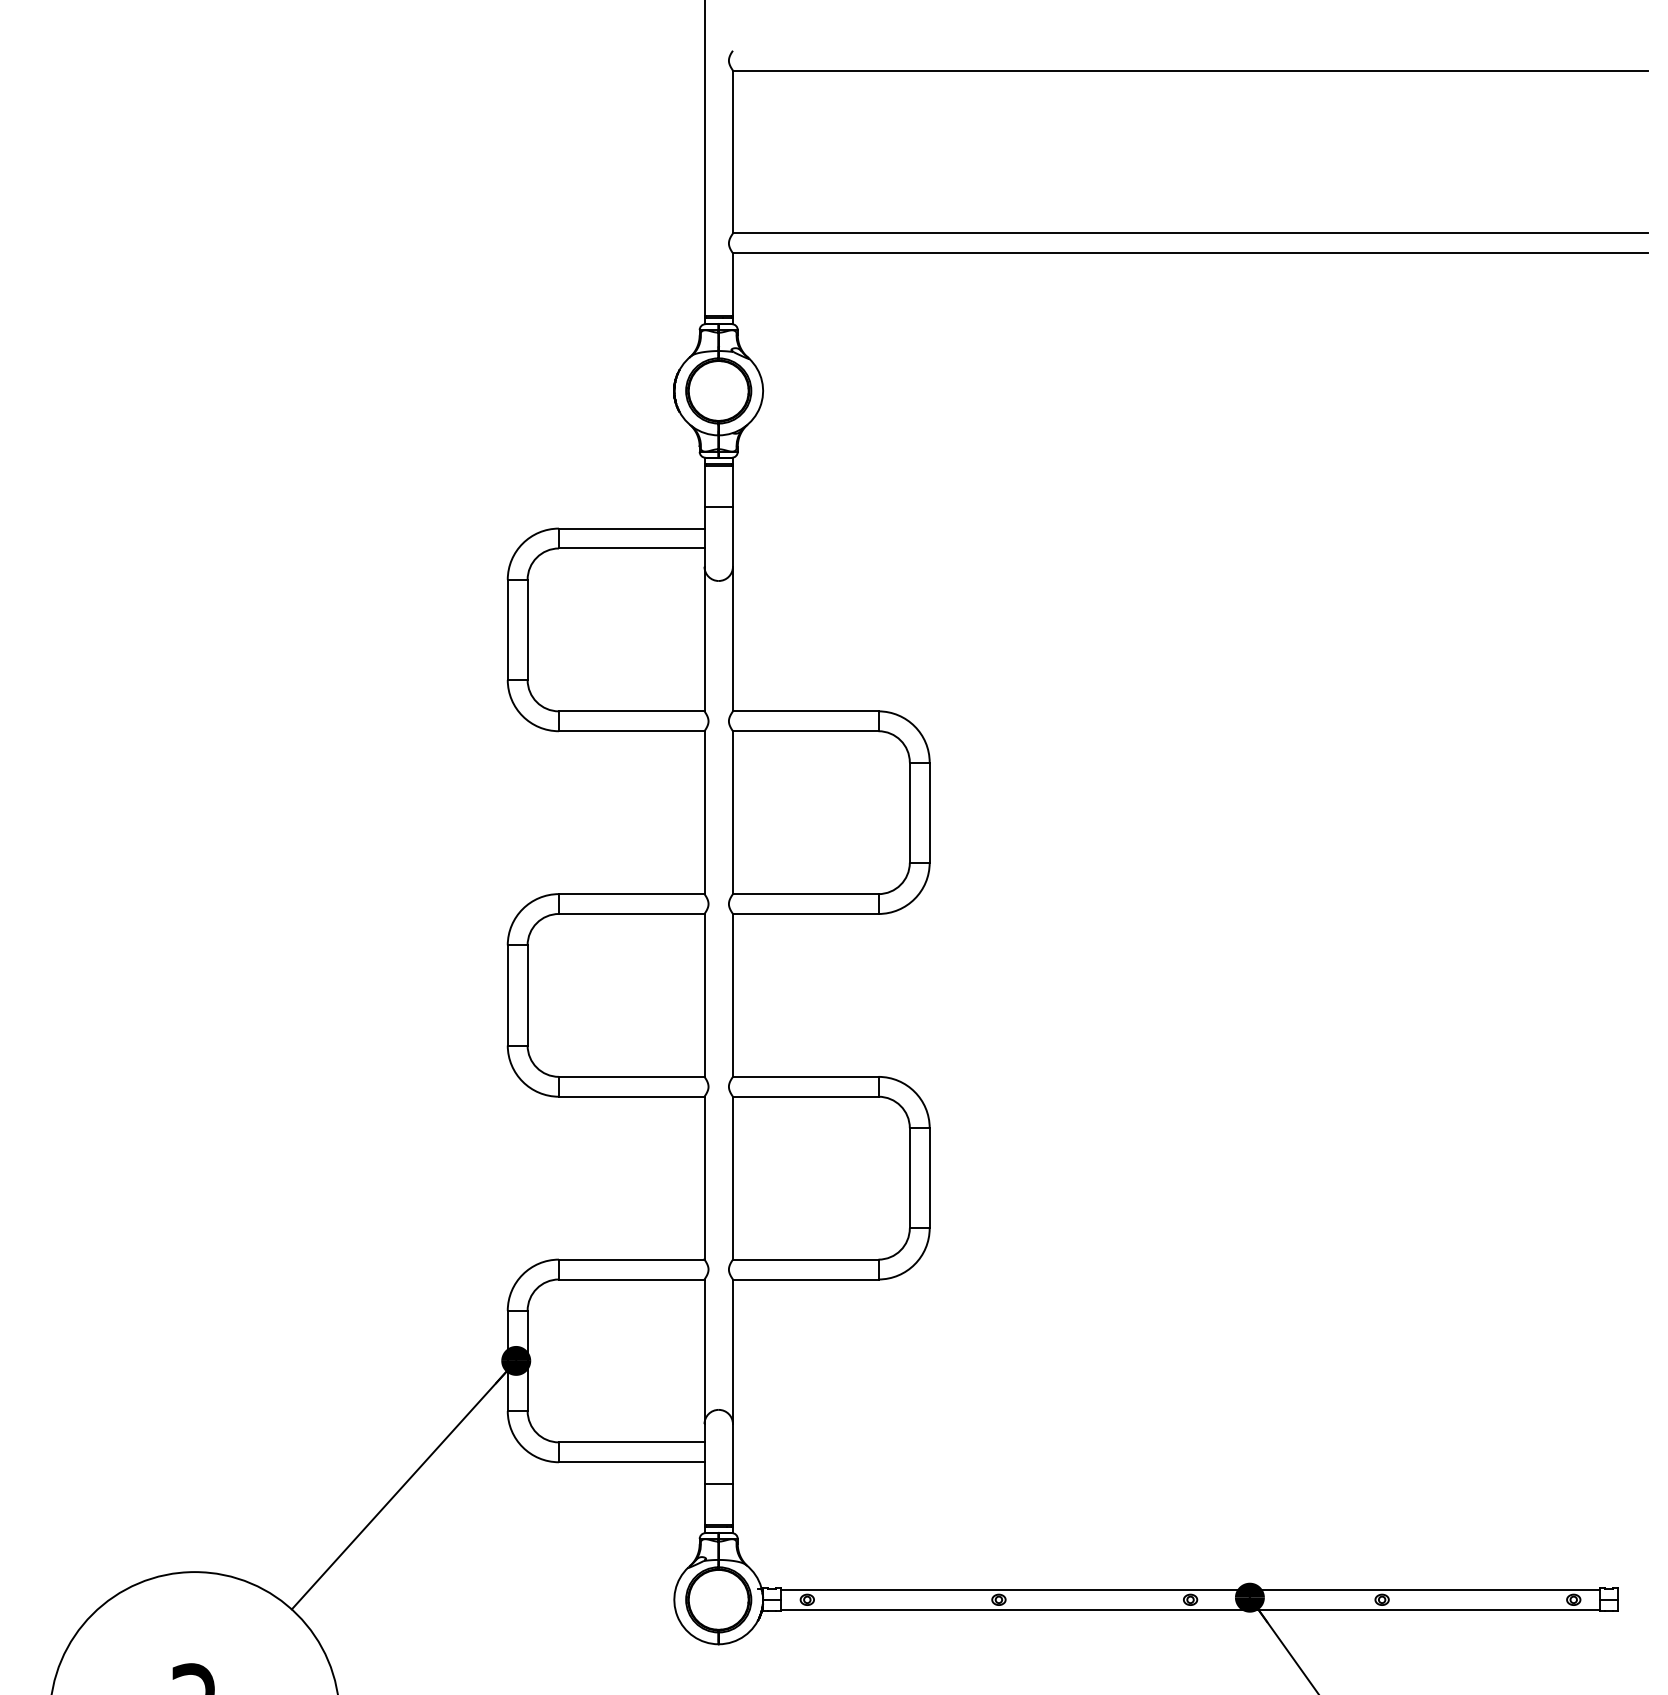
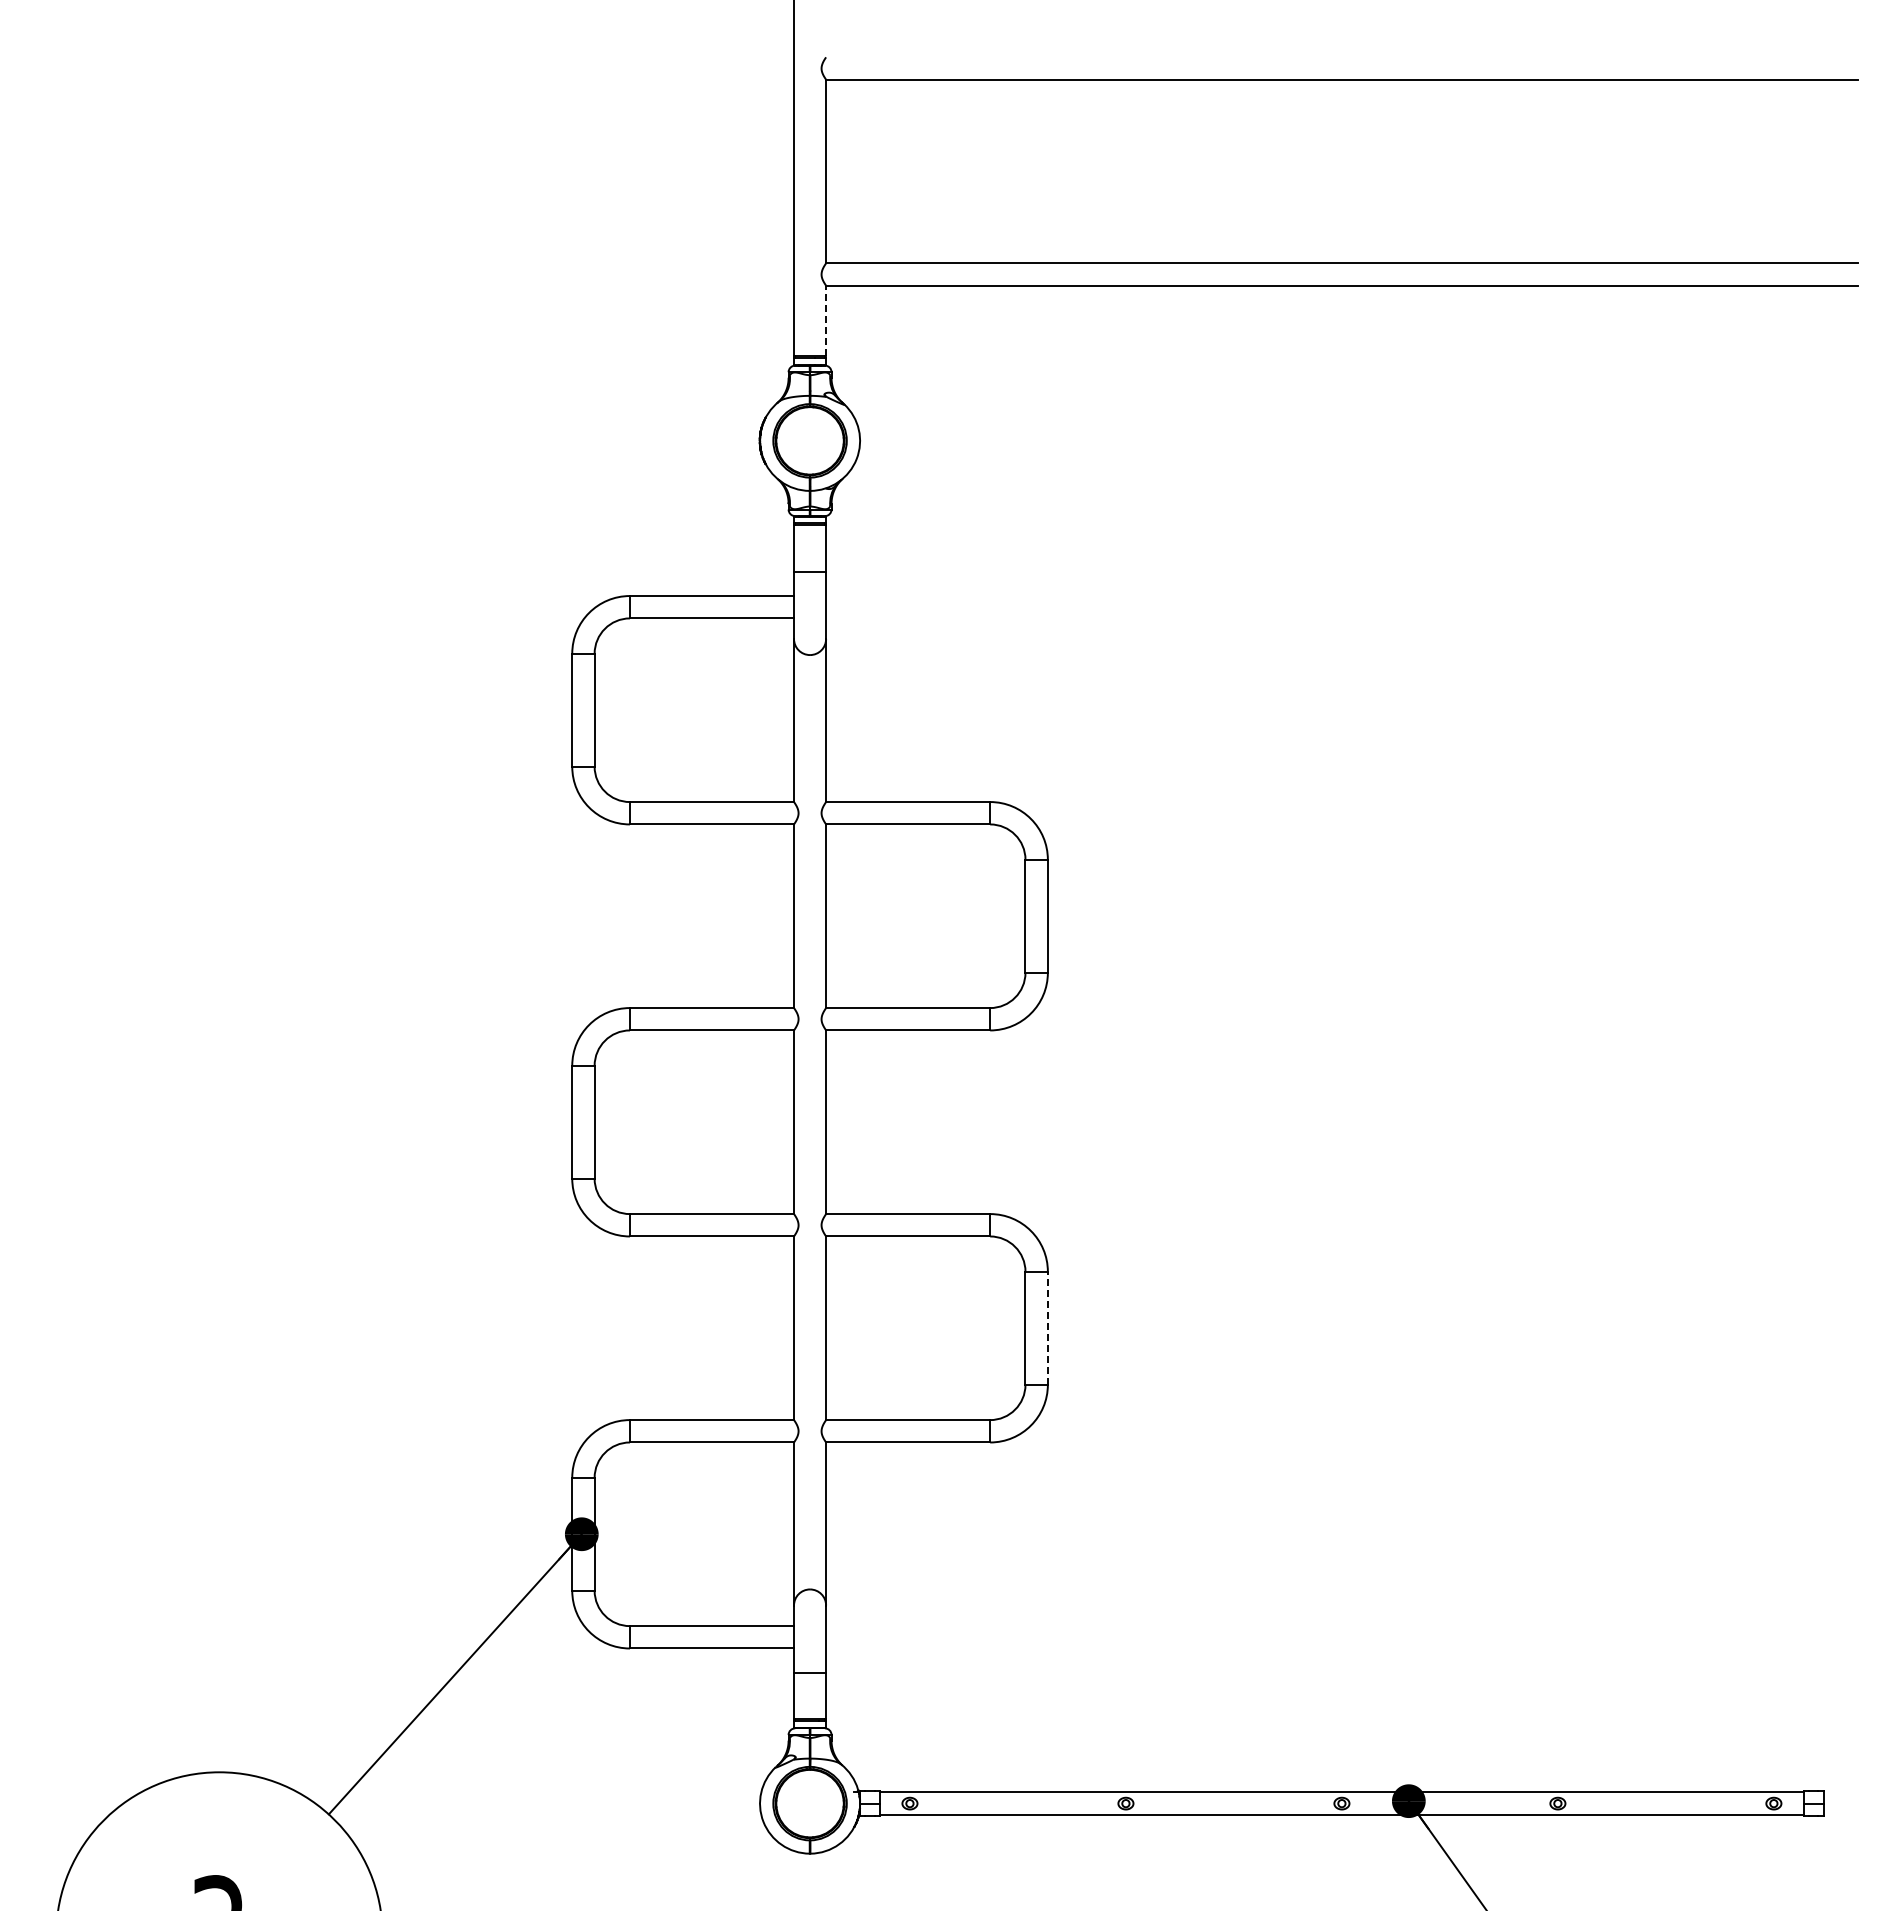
line: (733, 284) -> (826, 320), solid -> dashed
line: (929, 1177) -> (1047, 1327), solid -> dashed

